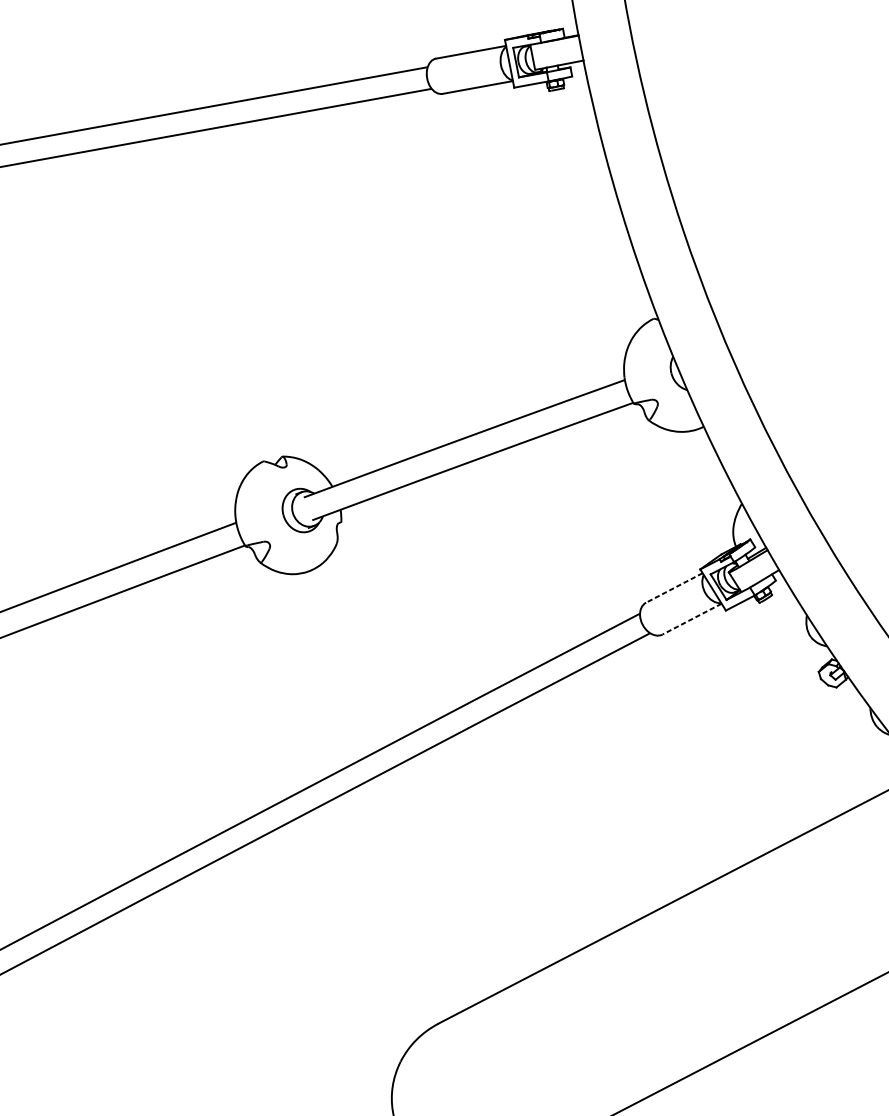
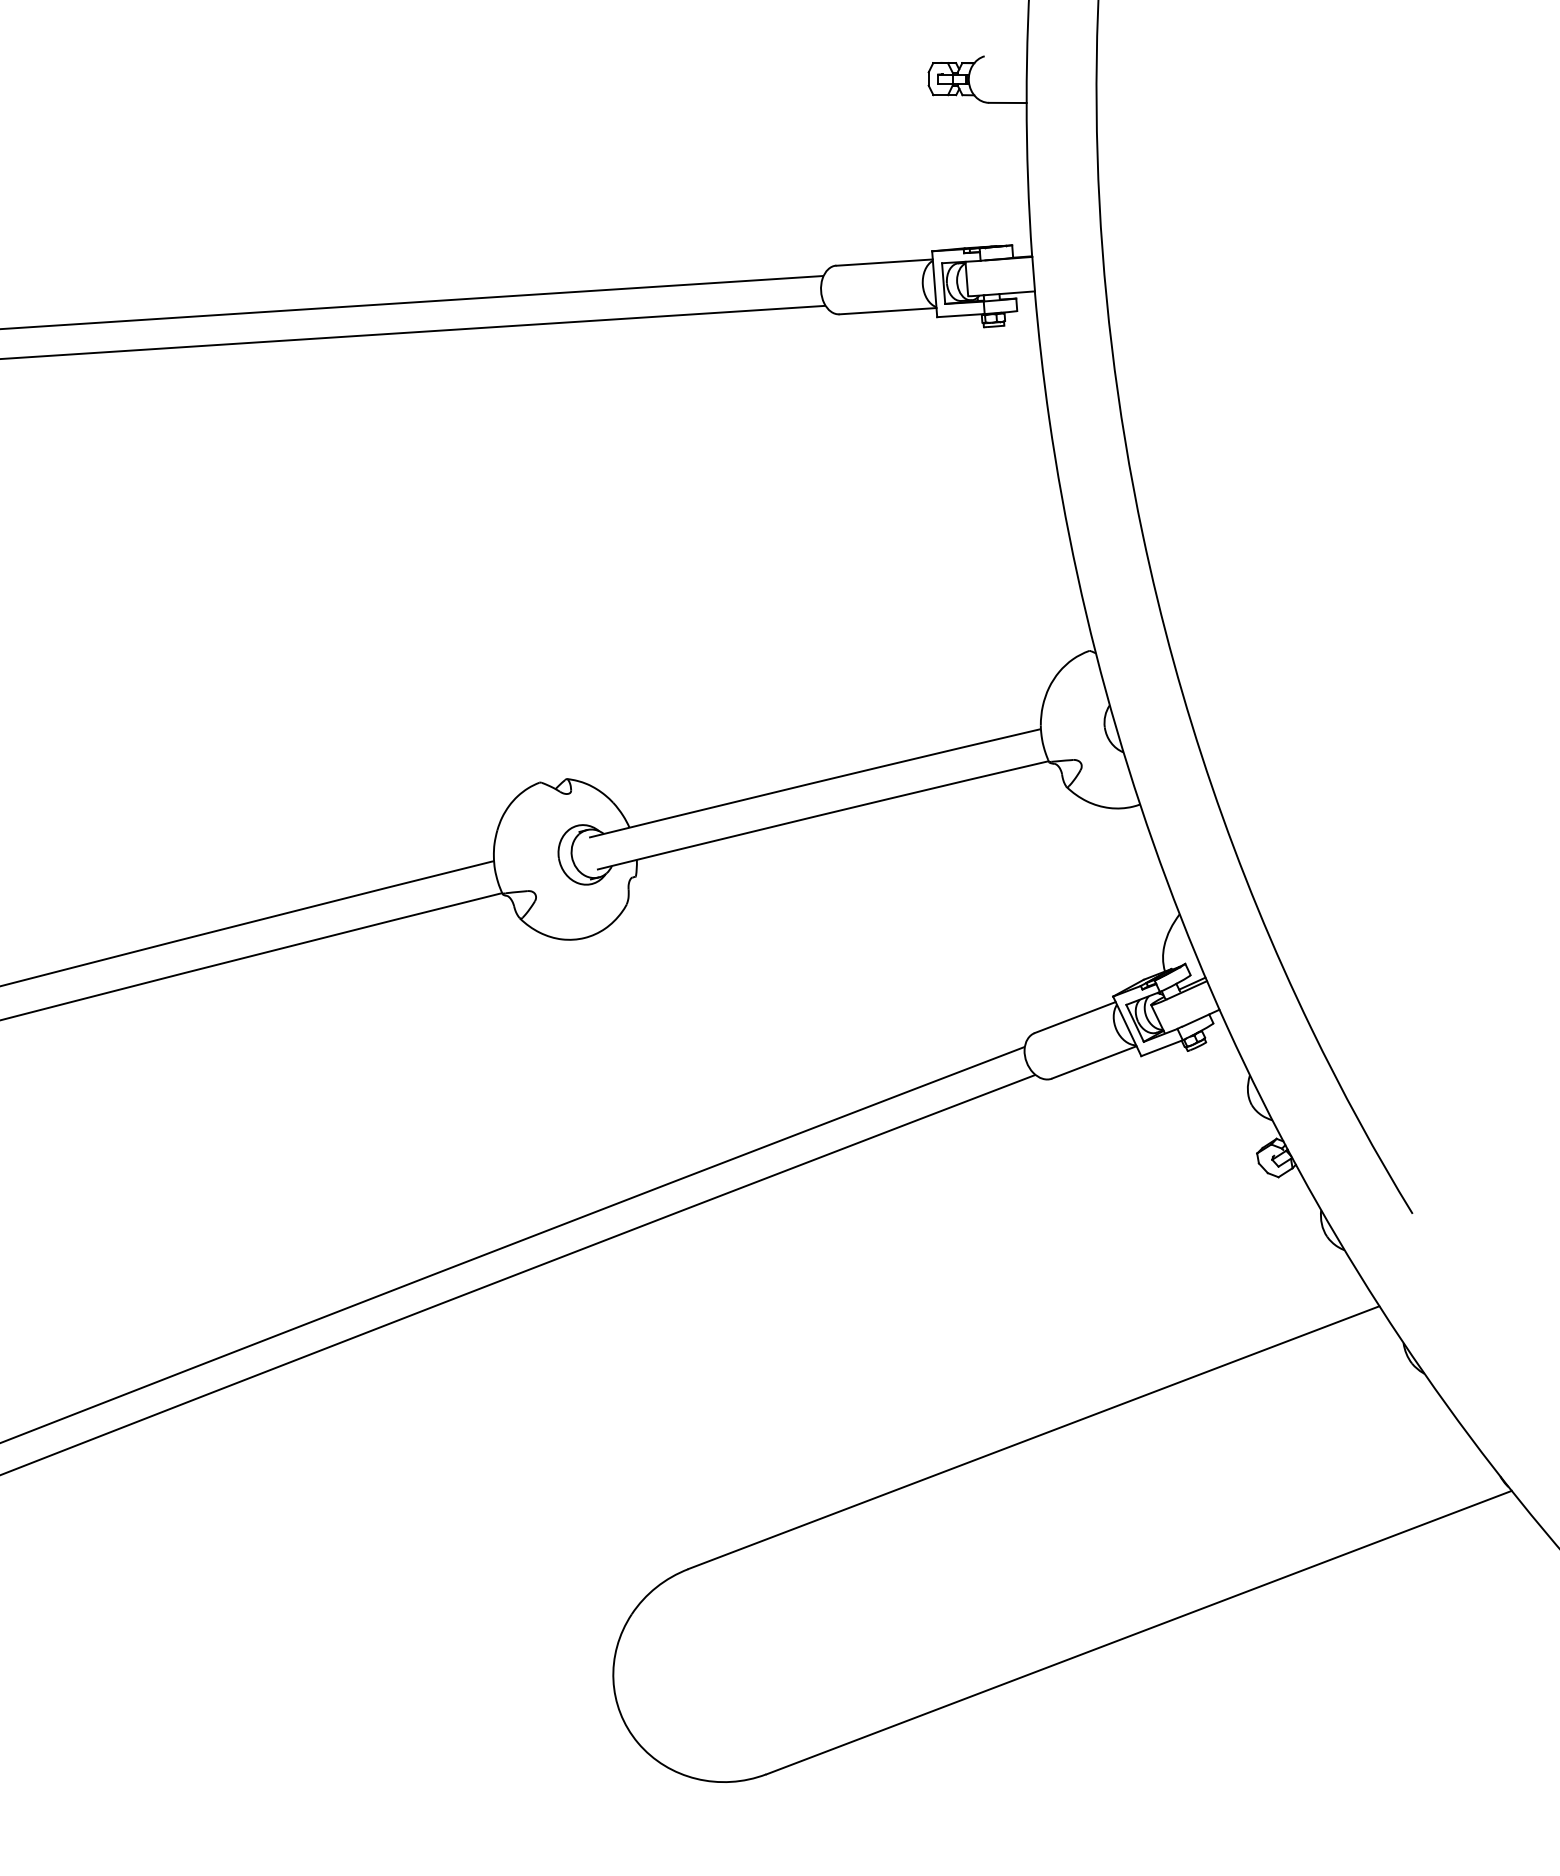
line: (673, 587) -> (1074, 1017), dashed -> solid
line: (691, 619) -> (1093, 1062), dashed -> solid

